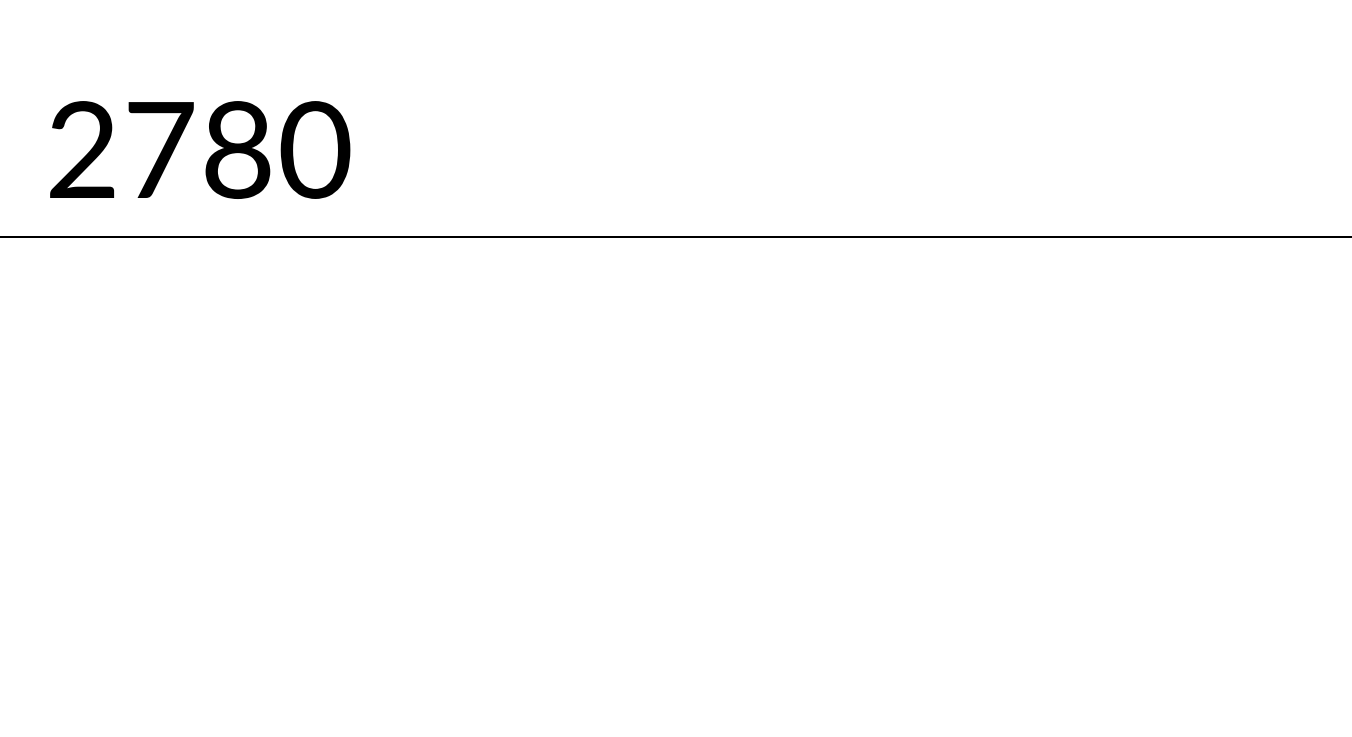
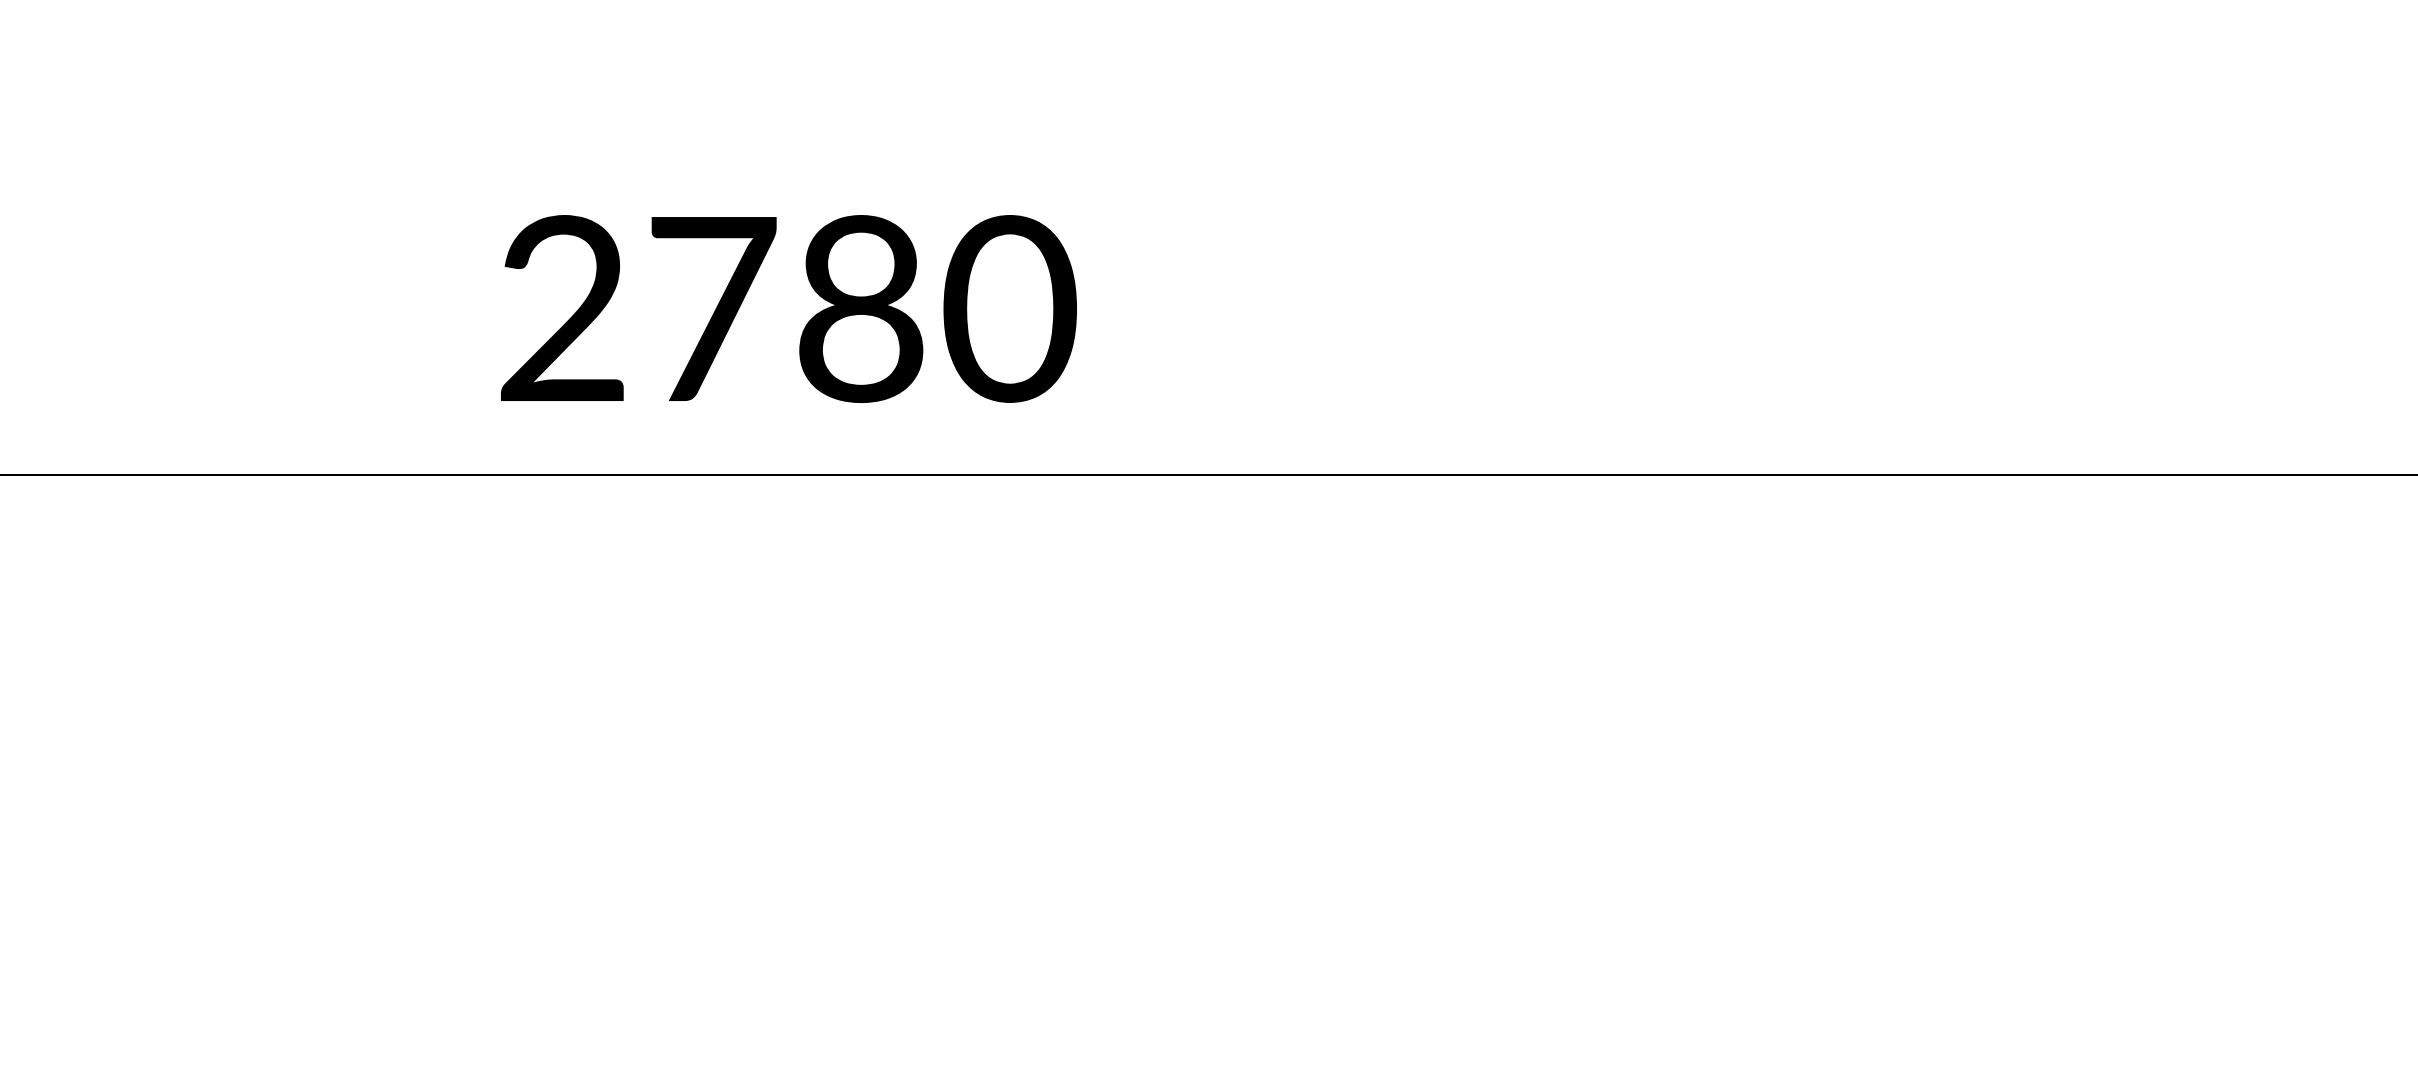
text: (200, 149) -> (789, 307), moved

